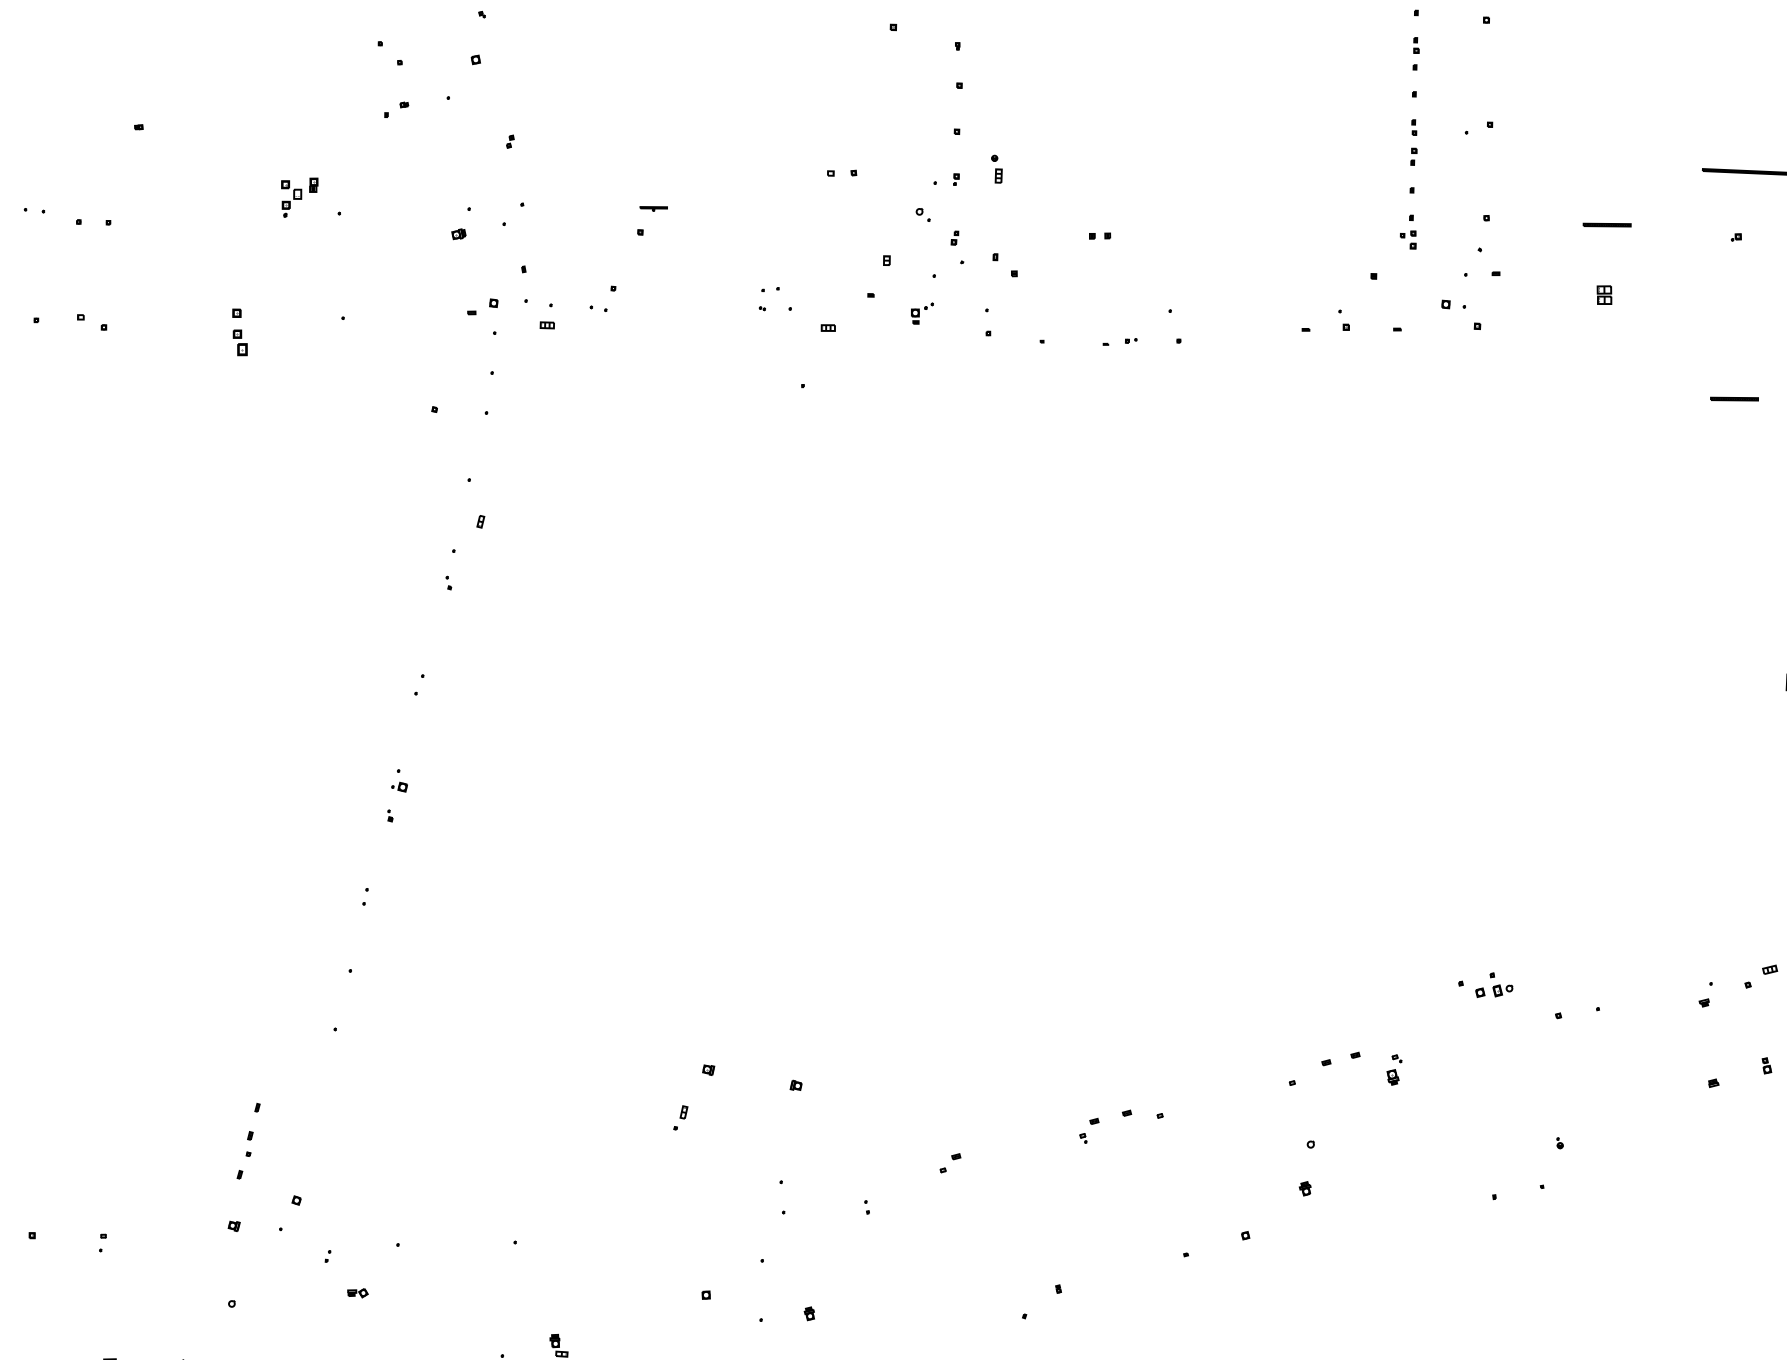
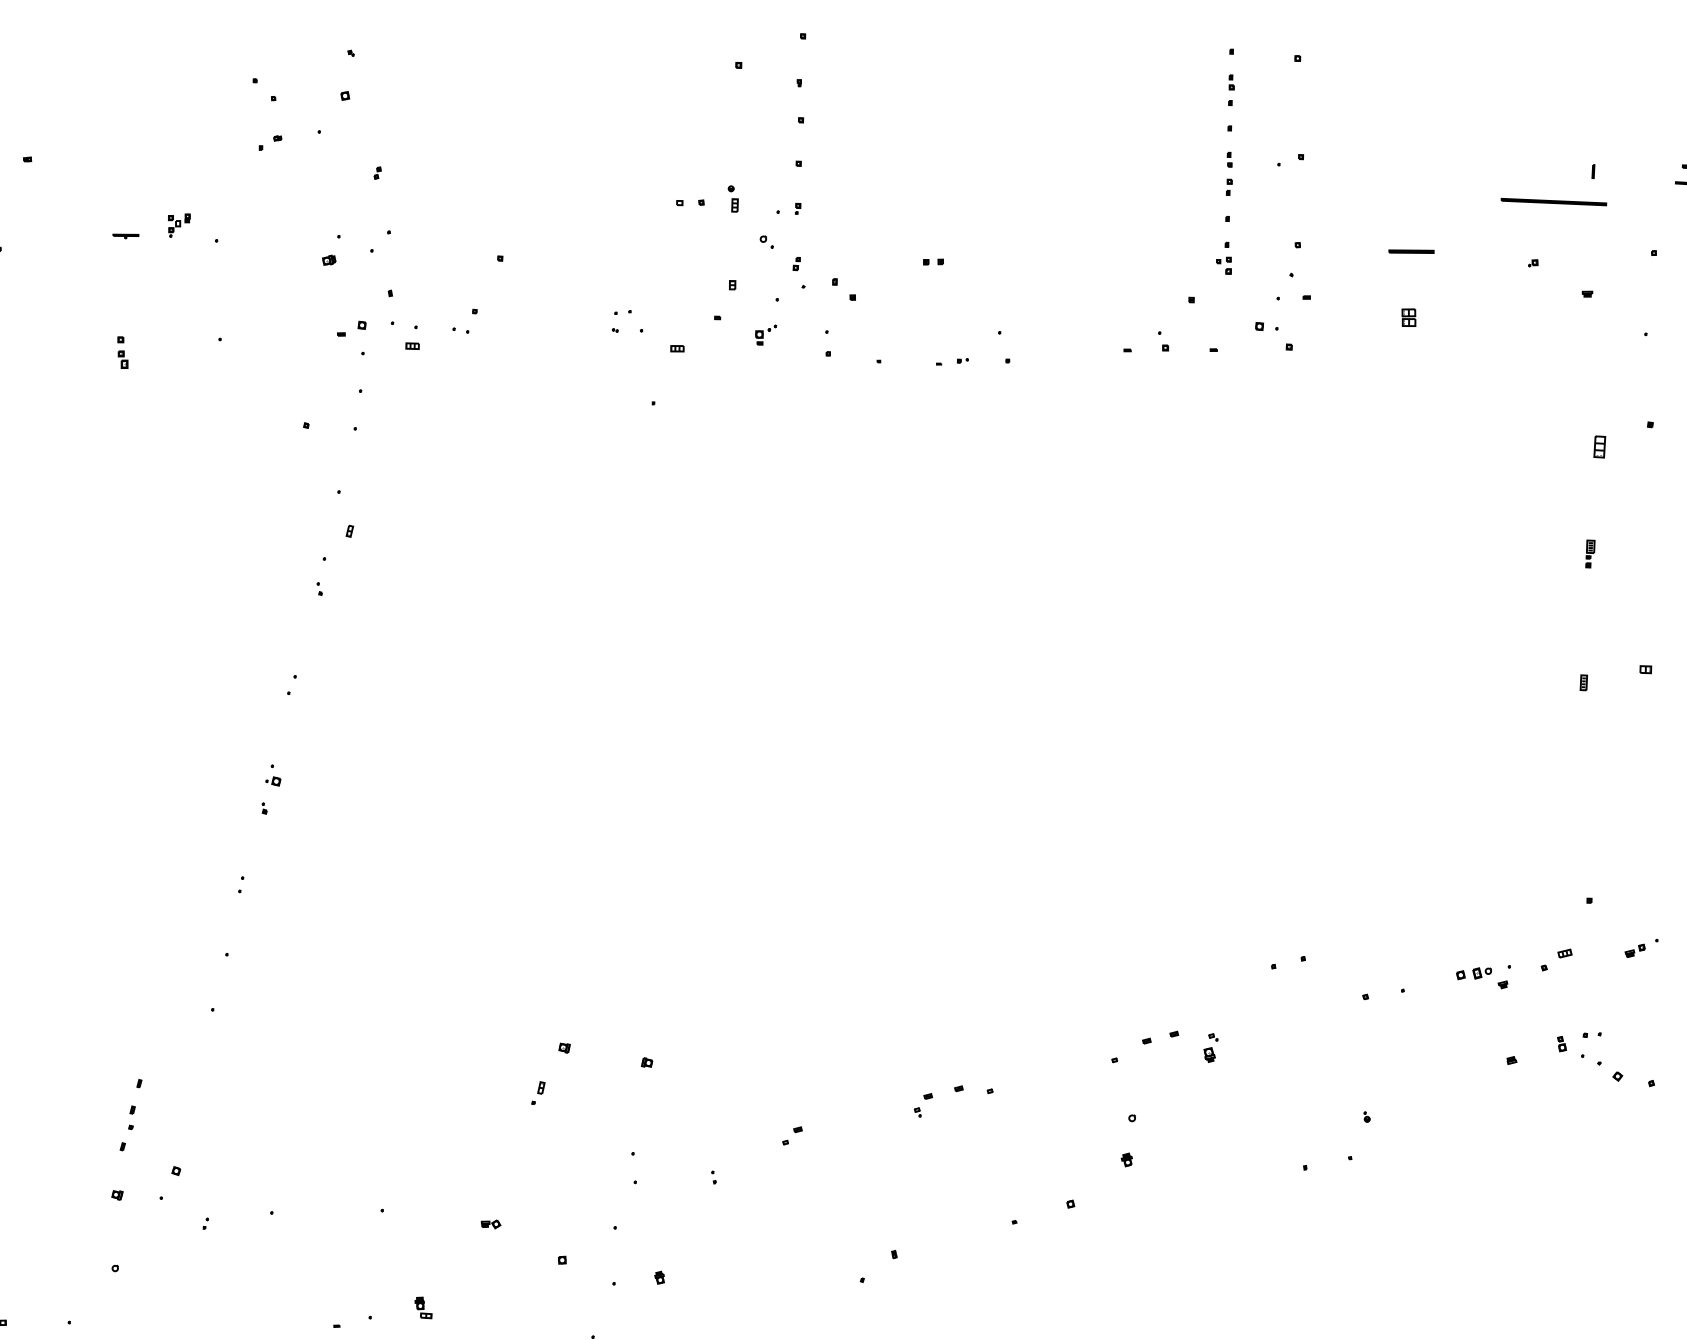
part: (996, 168) -> (732, 198), moved
part: (300, 197) -> (179, 225), size x0.62
part: (653, 208) -> (125, 236), moved
part: (239, 332) -> (122, 352), size x0.71
line: (1734, 398) -> (1531, 415), removed
part: (1493, 990) -> (1473, 973), moved
part: (357, 1293) -> (490, 1224), moved

